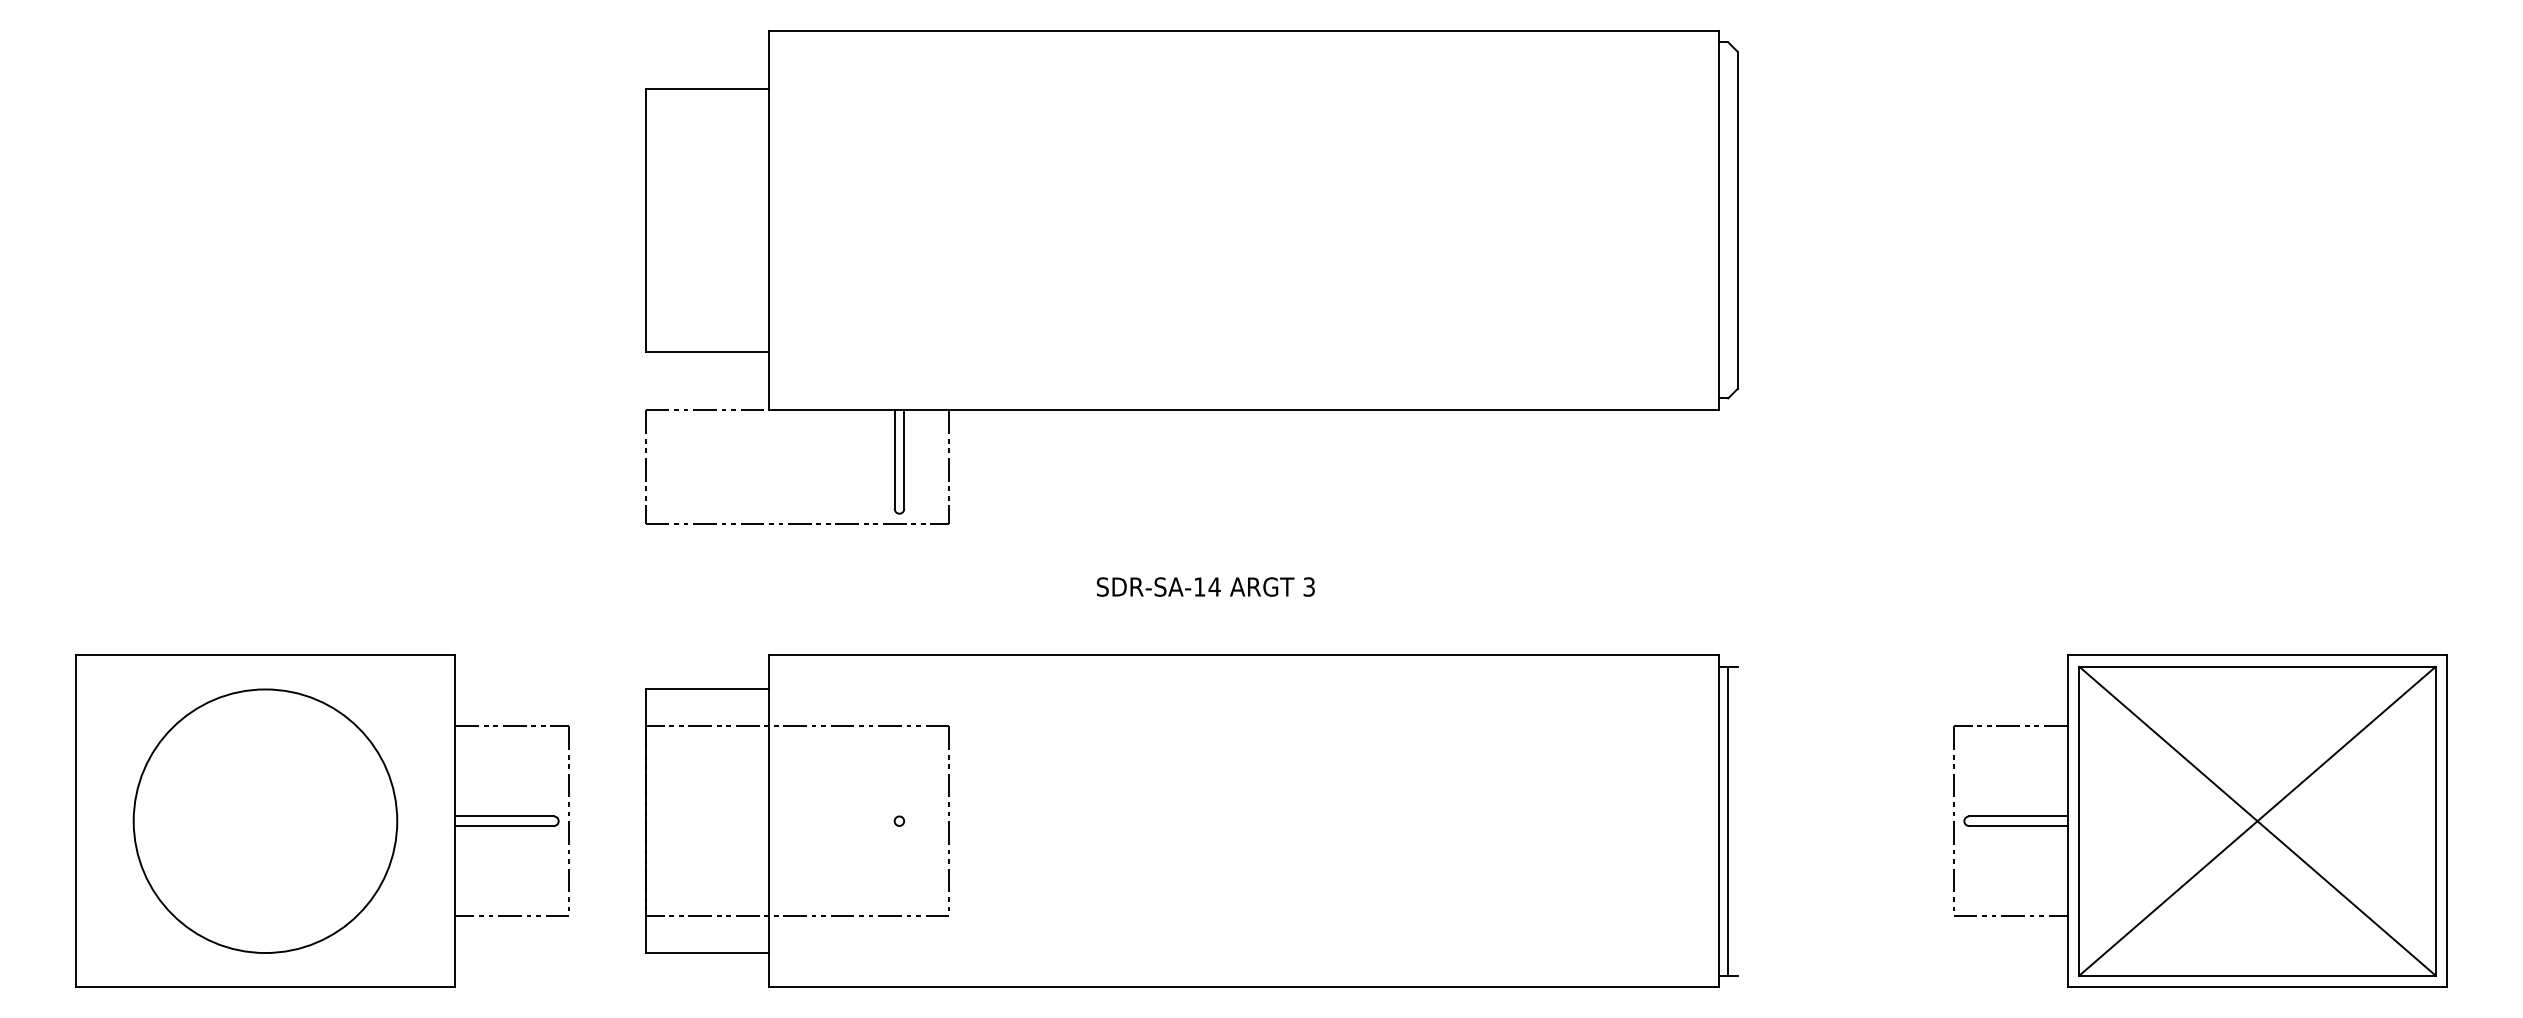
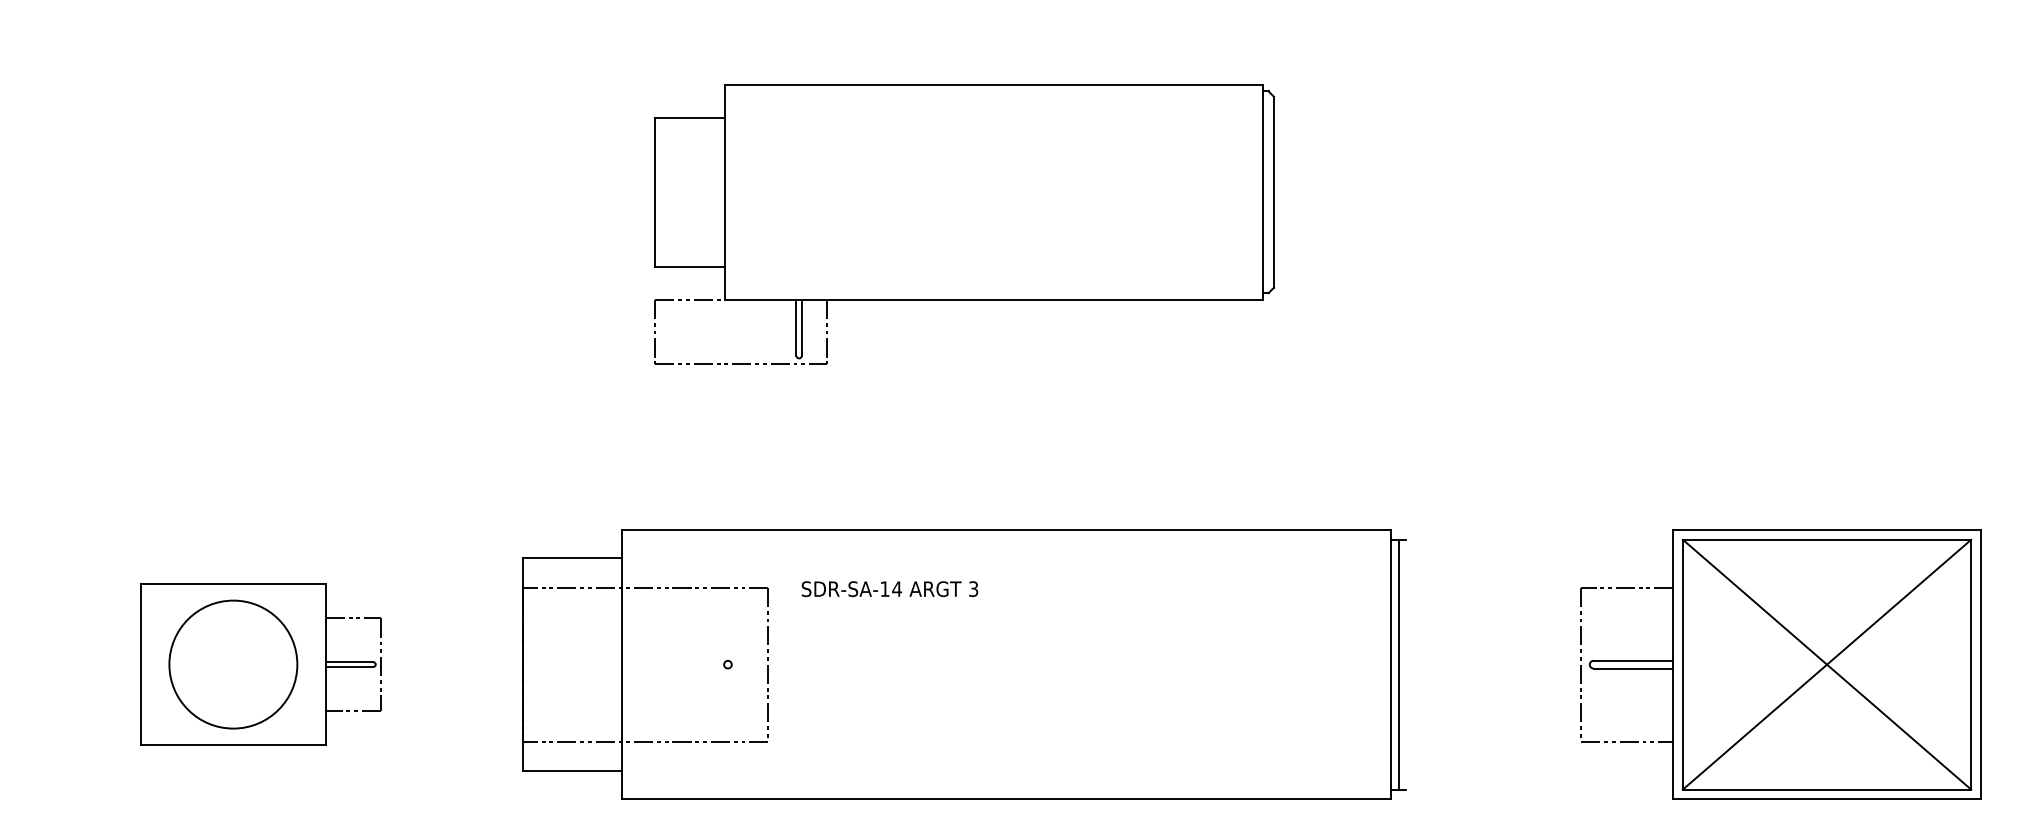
part: (1191, 277) -> (964, 224), size x0.7
text: (1205, 586) -> (889, 588), moved
part: (321, 821) -> (260, 664), size x0.6

